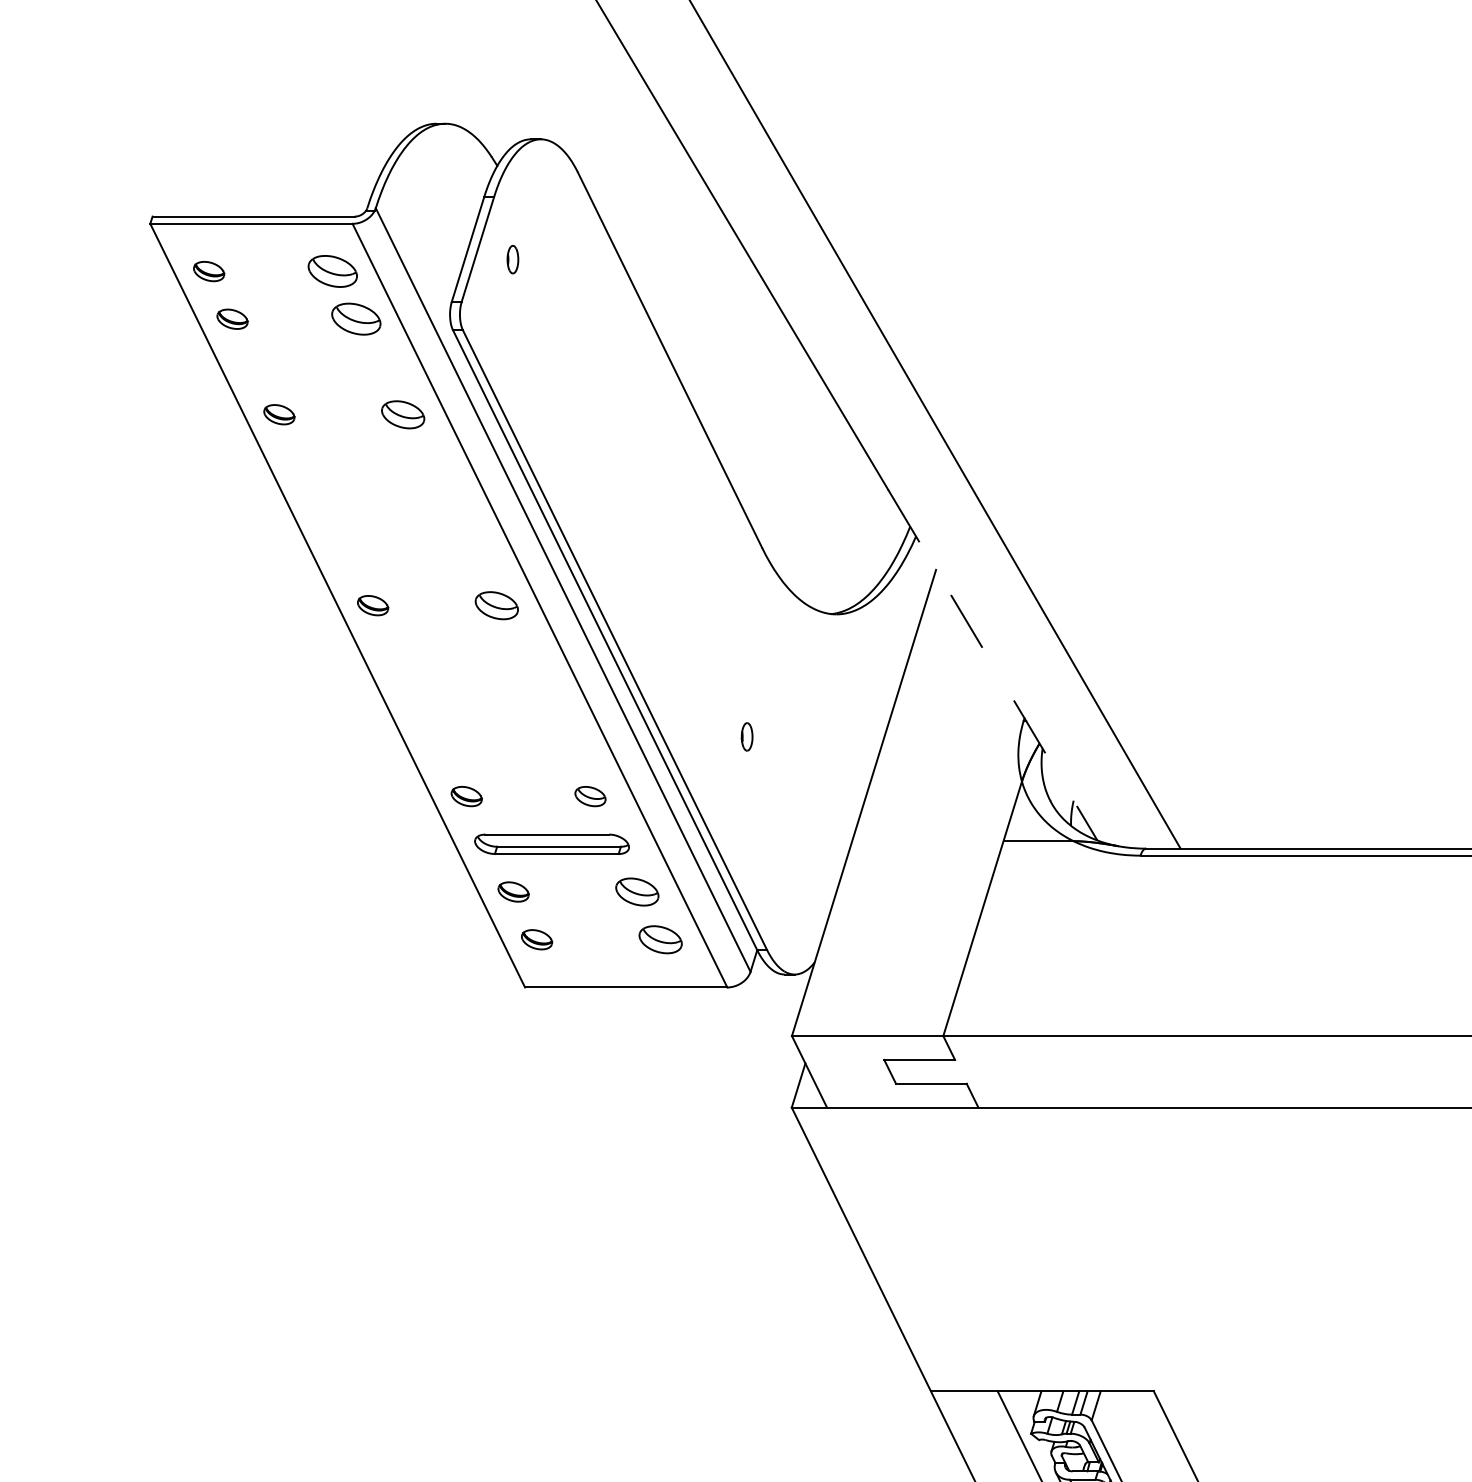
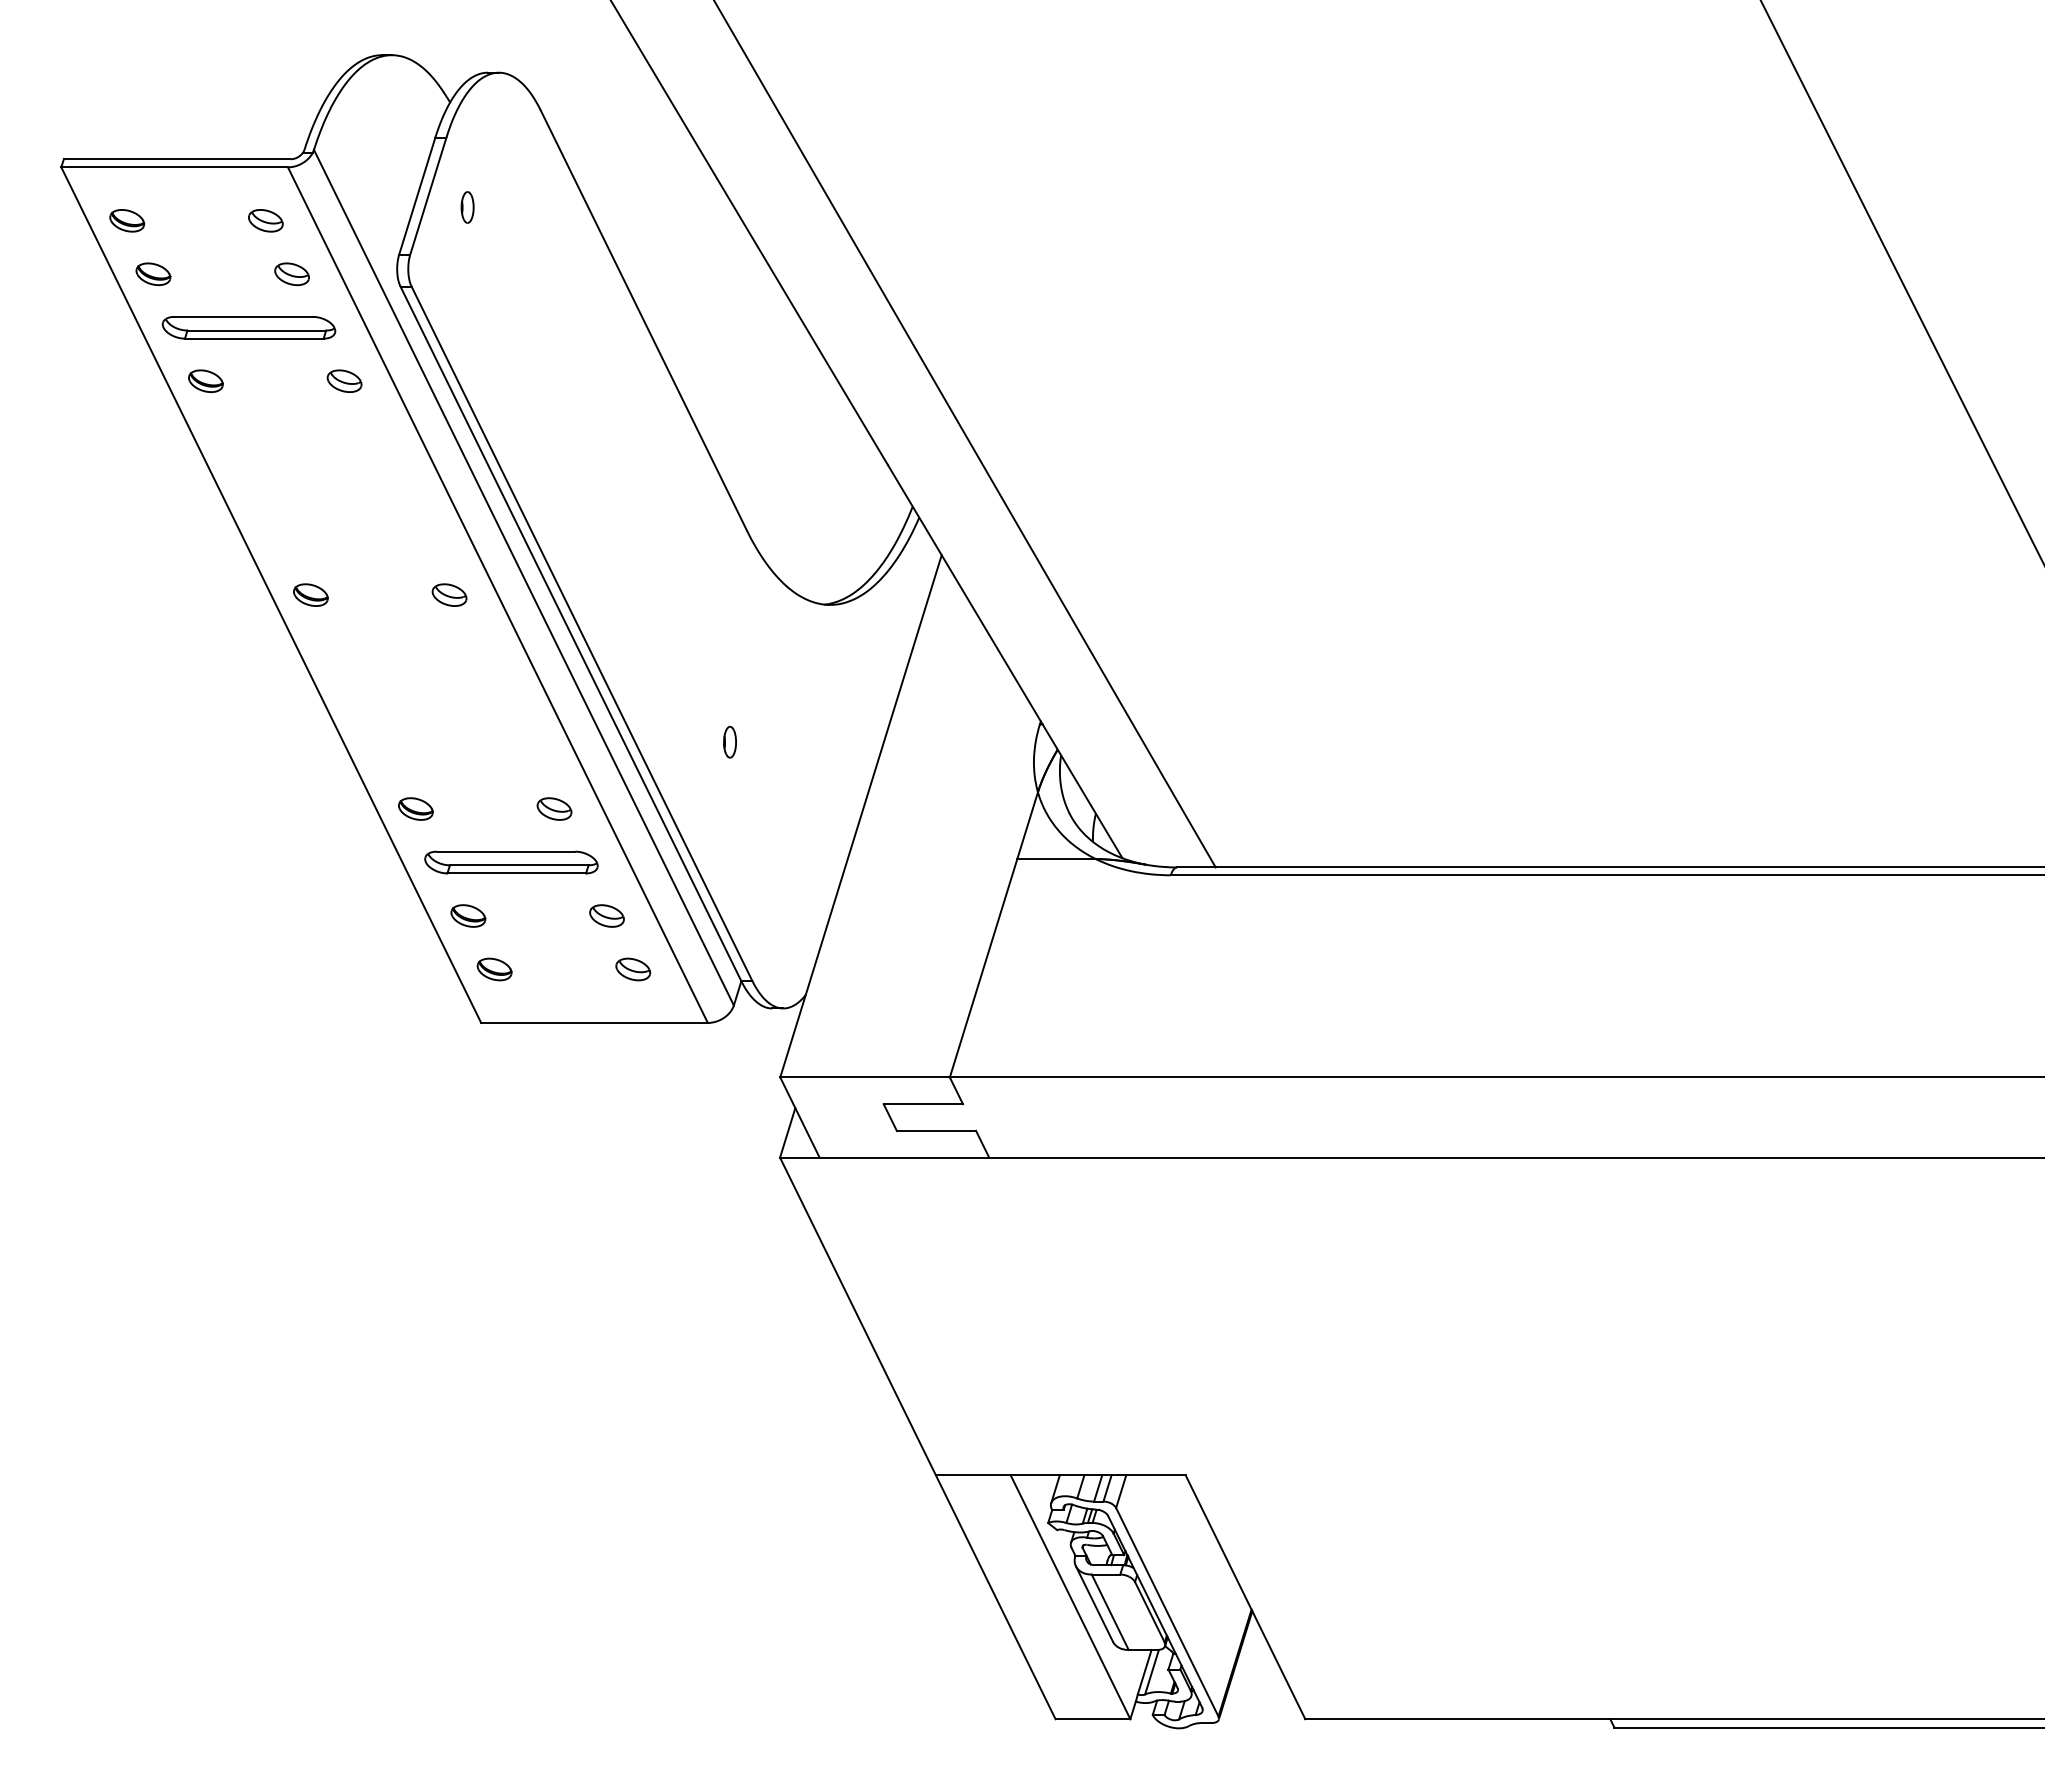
part: (332, 271) -> (265, 220), size x0.62
part: (355, 319) -> (291, 274), size x0.62
part: (317, 366) -> (248, 327), added
part: (403, 414) -> (344, 380), size x0.71
part: (496, 605) -> (449, 594), size x0.71
line: (992, 664) -> (1005, 661), dashed -> solid
part: (636, 891) -> (606, 915), size x0.71
part: (660, 939) -> (633, 969), size x0.71

